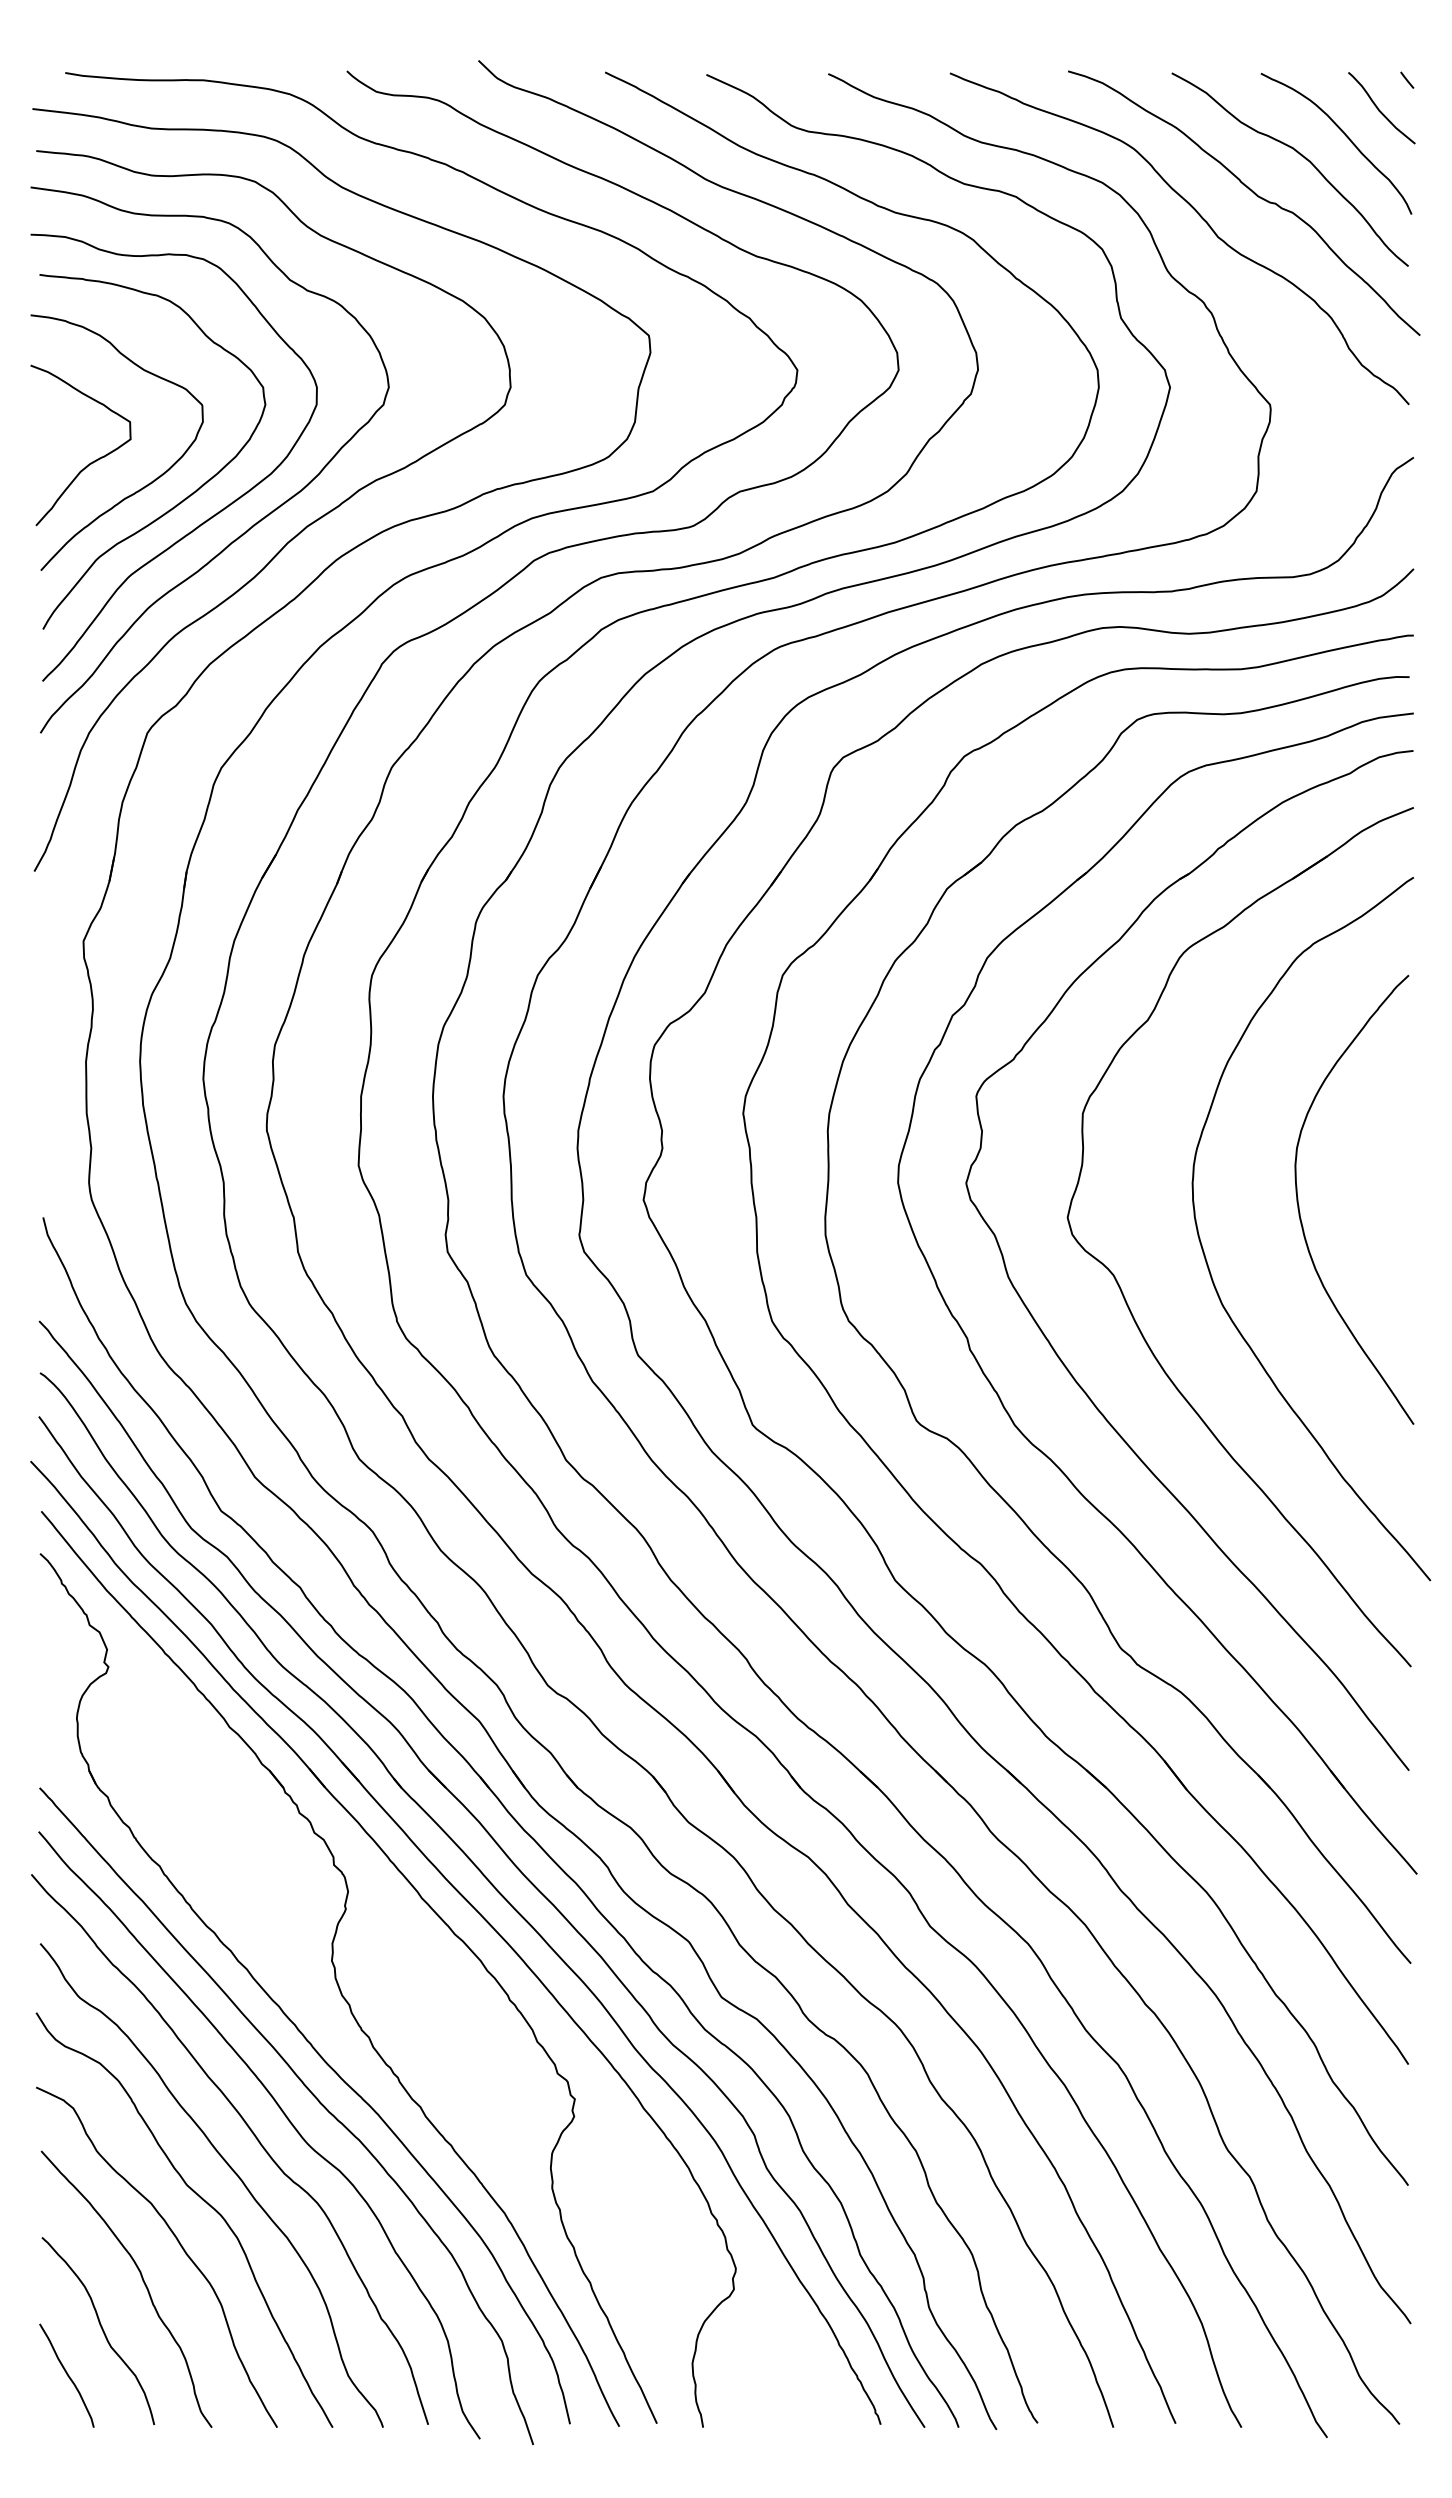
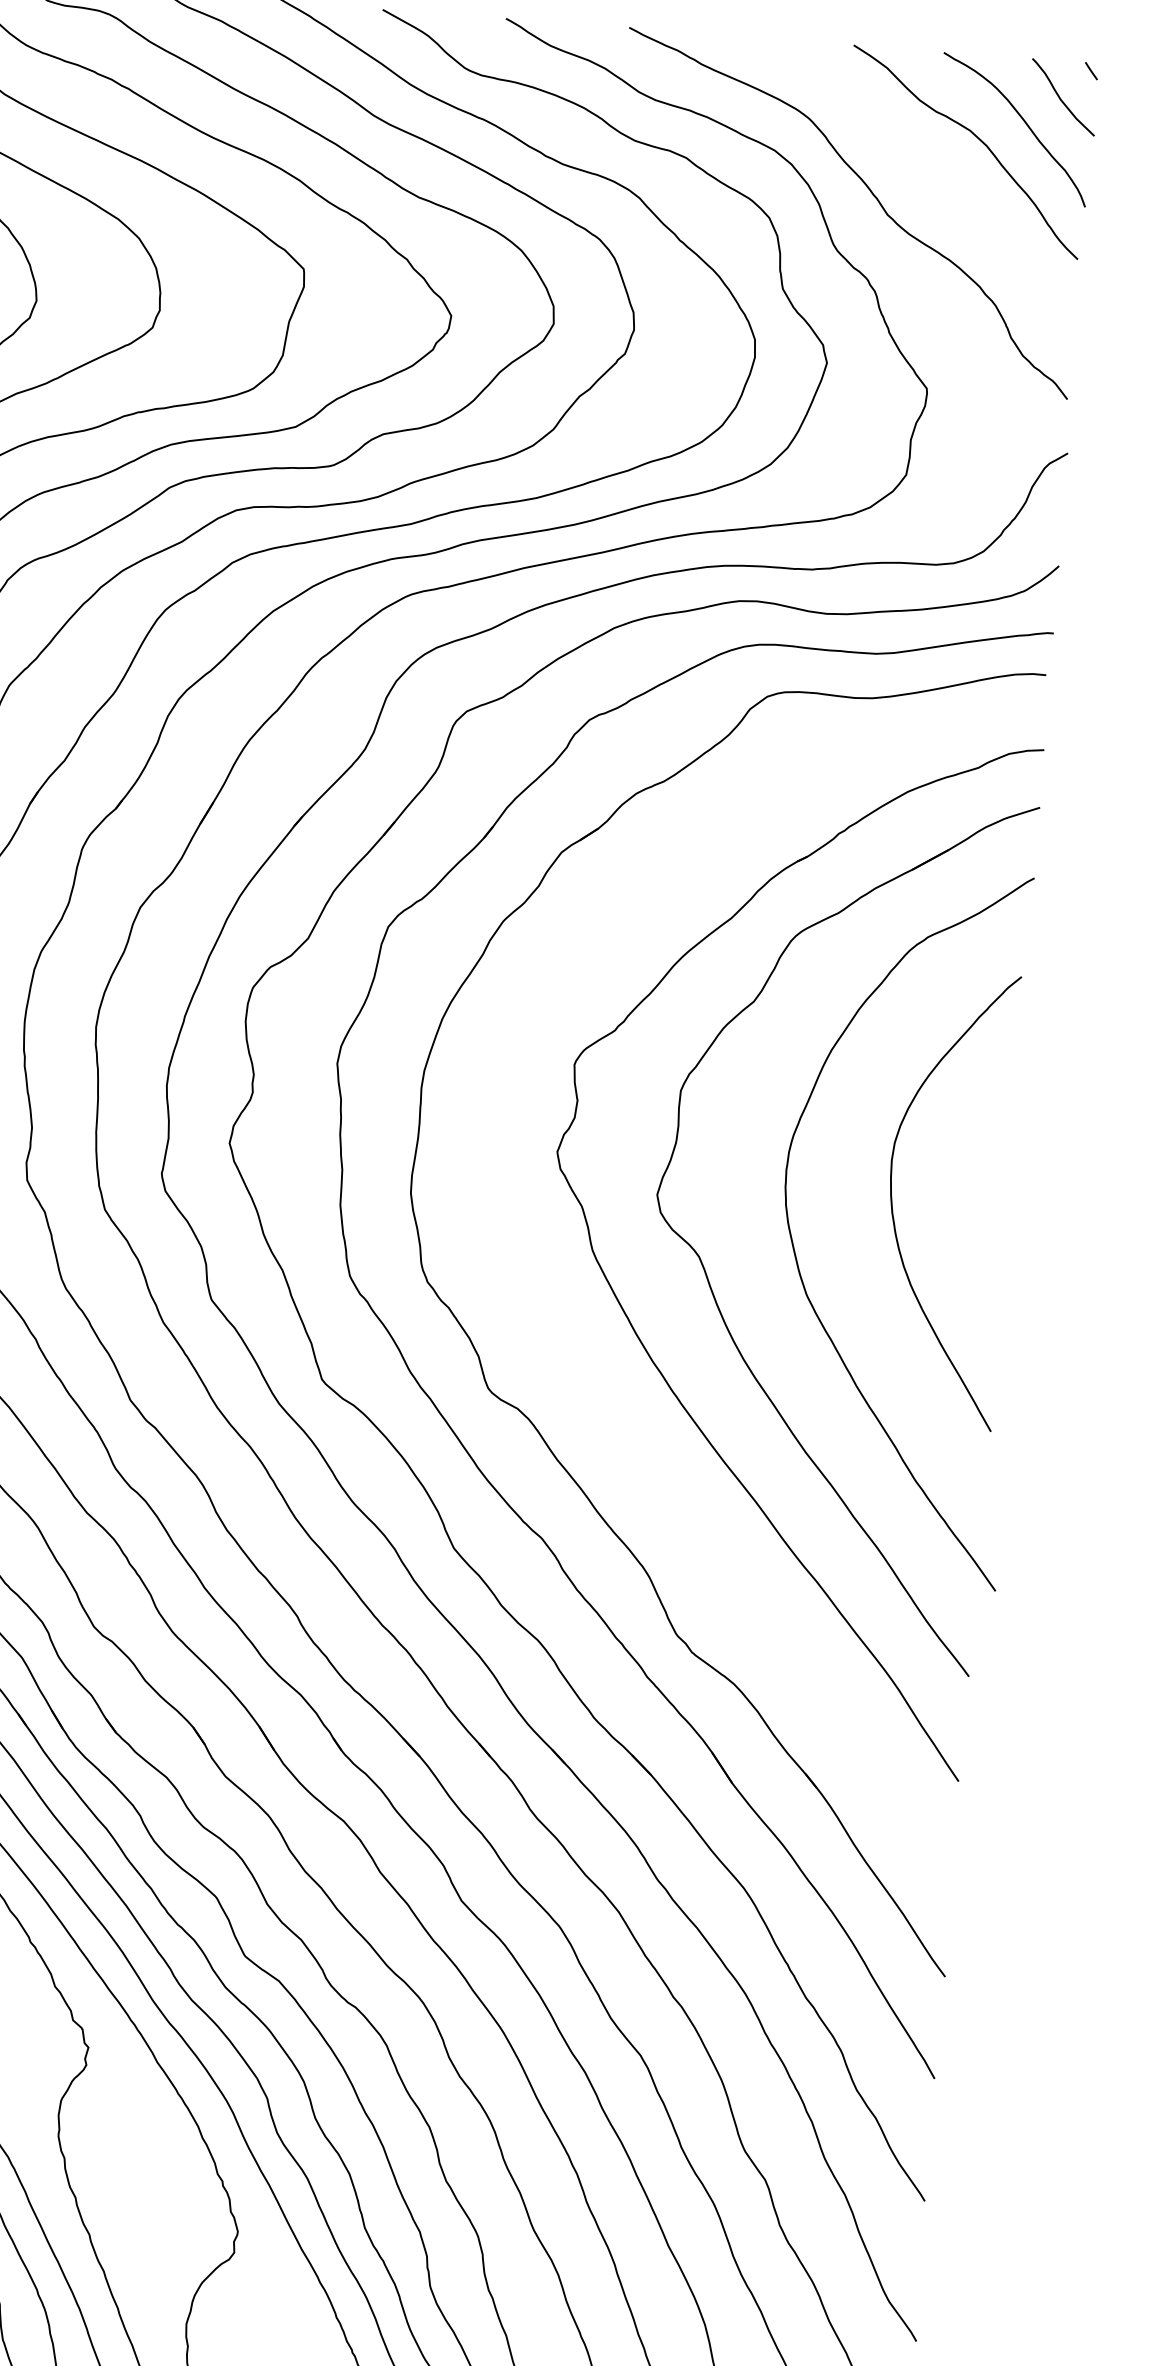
curve: (1253, 193) -> (926, 173), removed
part: (998, 1393) -> (573, 1367), removed

